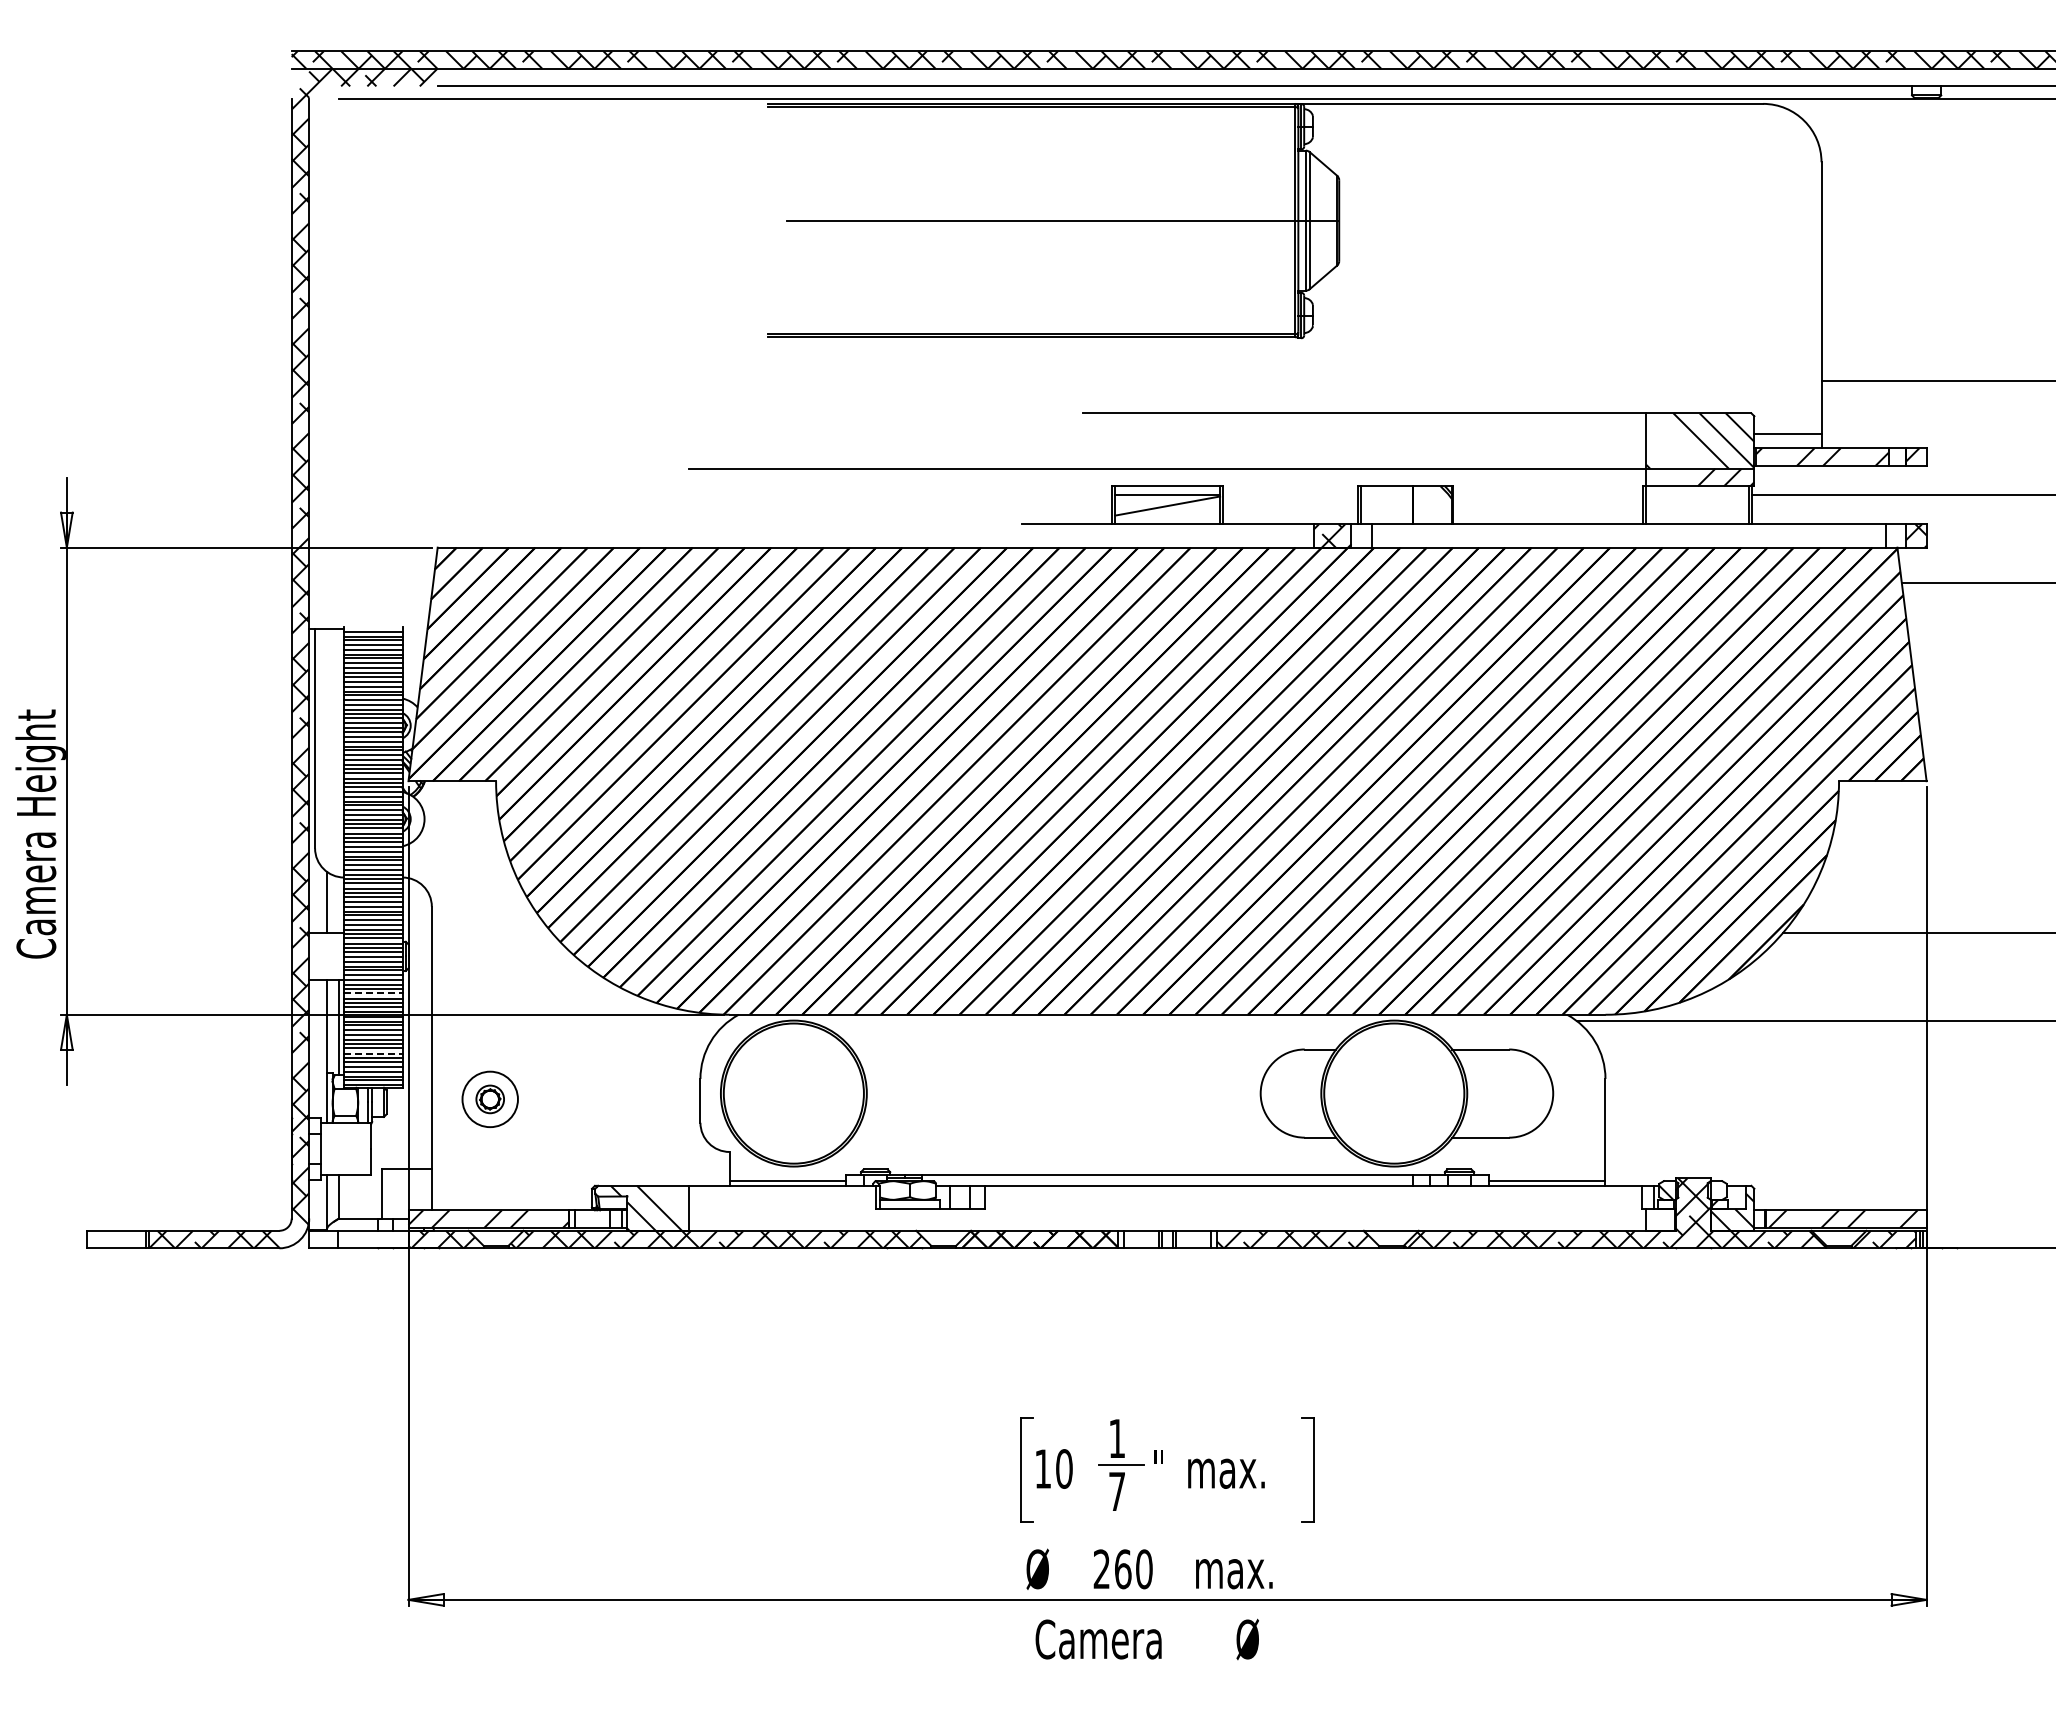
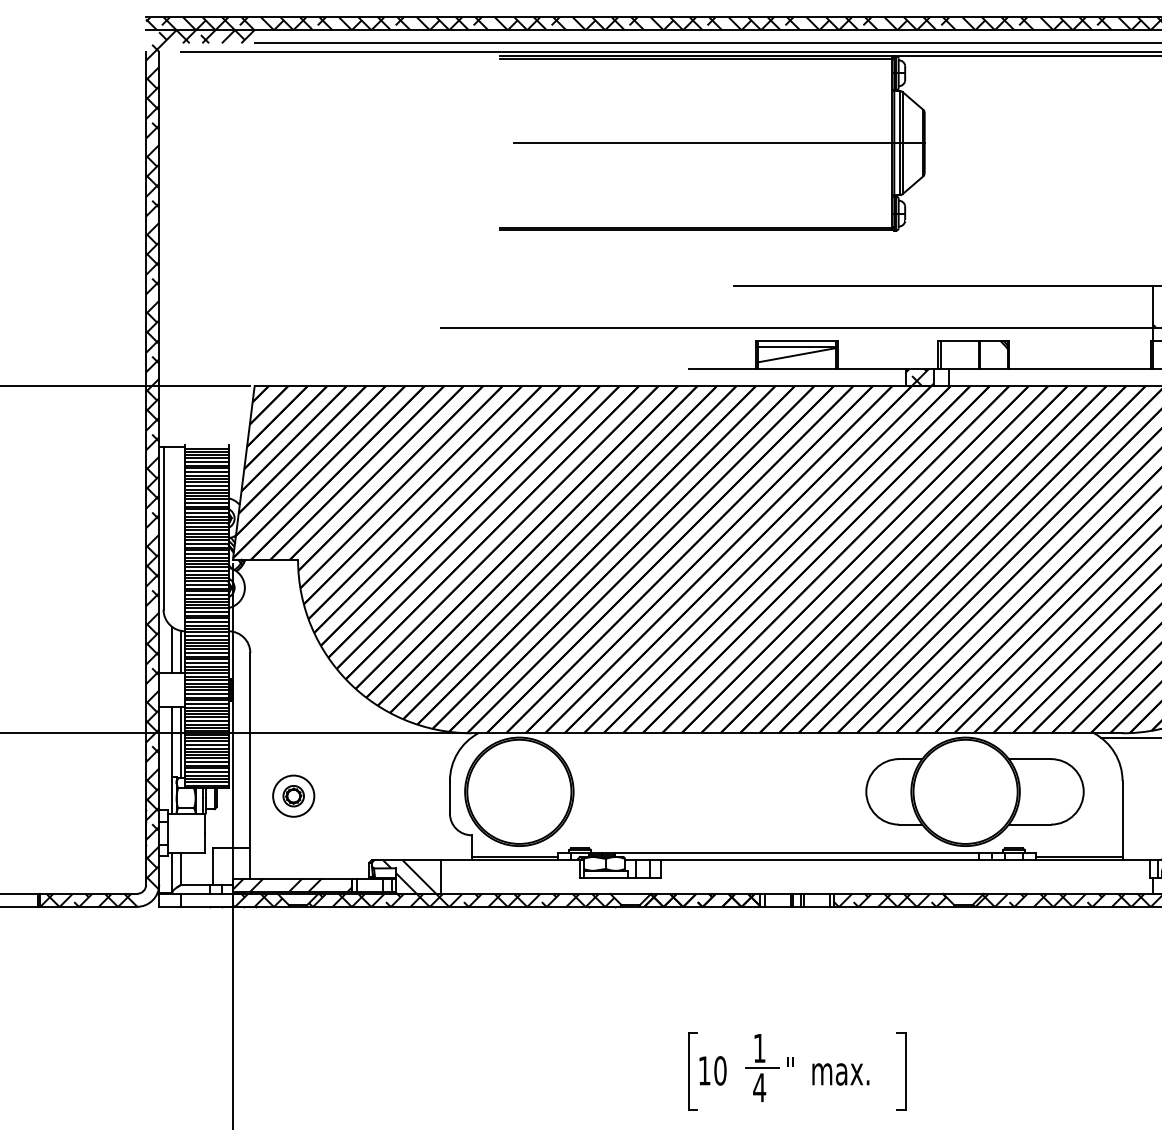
line: (339, 905) -> (181, 652), added
line: (373, 993) -> (206, 717), dashed -> solid
line: (373, 1053) -> (206, 762), dashed -> solid
text: (1116, 1491) -> (759, 1087), 7 -> 4

